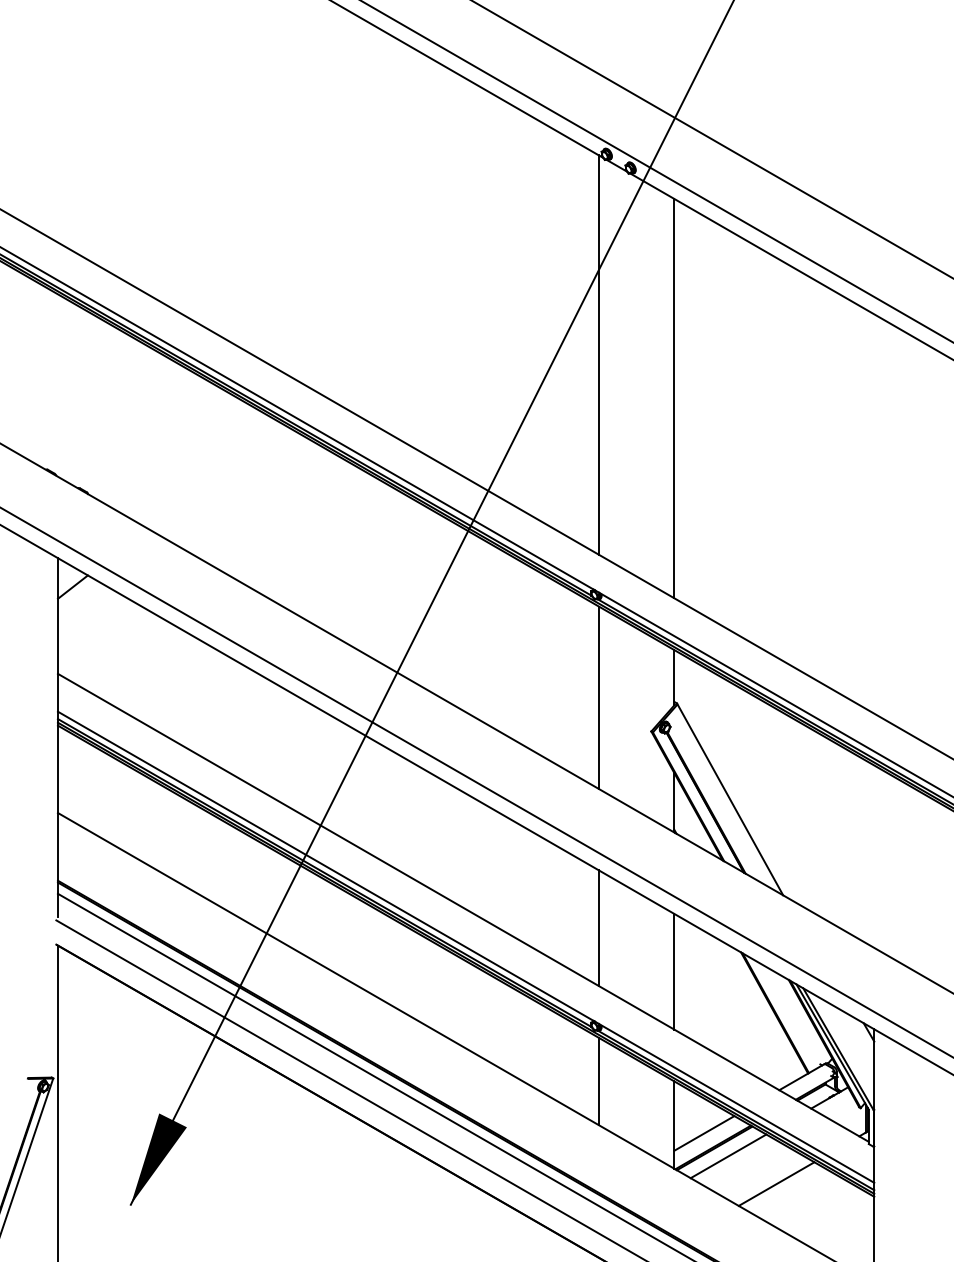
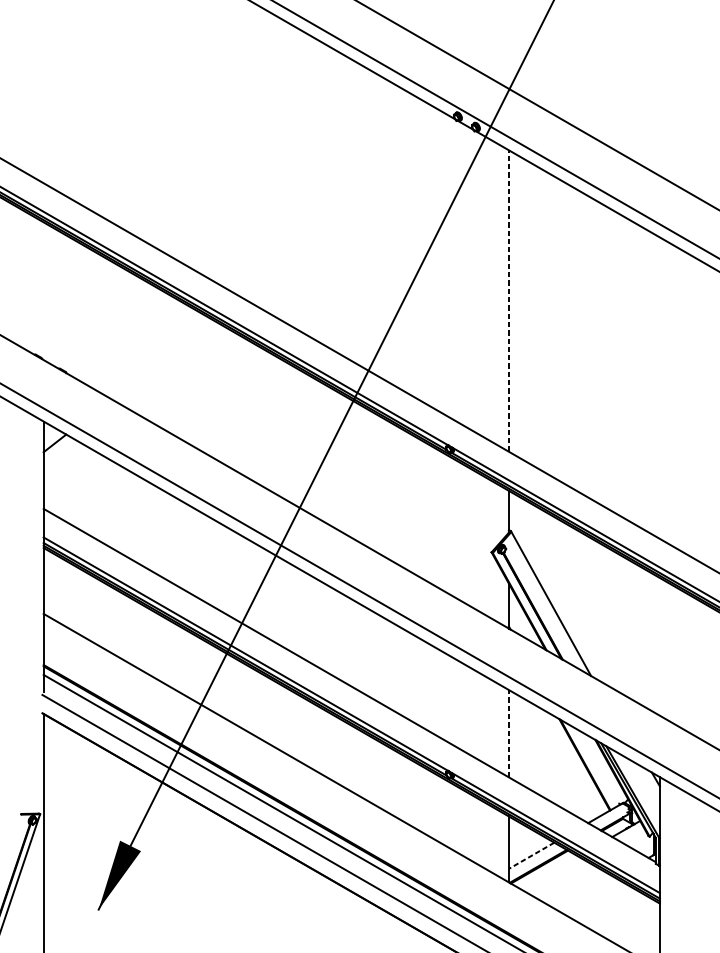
line: (598, 354) -> (451, 267), removed
line: (674, 398) -> (509, 300), solid -> dashed
line: (598, 697) -> (451, 526), removed
line: (598, 928) -> (451, 701), removed
line: (674, 971) -> (509, 733), solid -> dashed
line: (598, 1081) -> (451, 816), removed
line: (704, 1133) -> (531, 855), solid -> dashed
line: (728, 1156) -> (549, 873), removed
line: (776, 1183) -> (586, 893), removed

